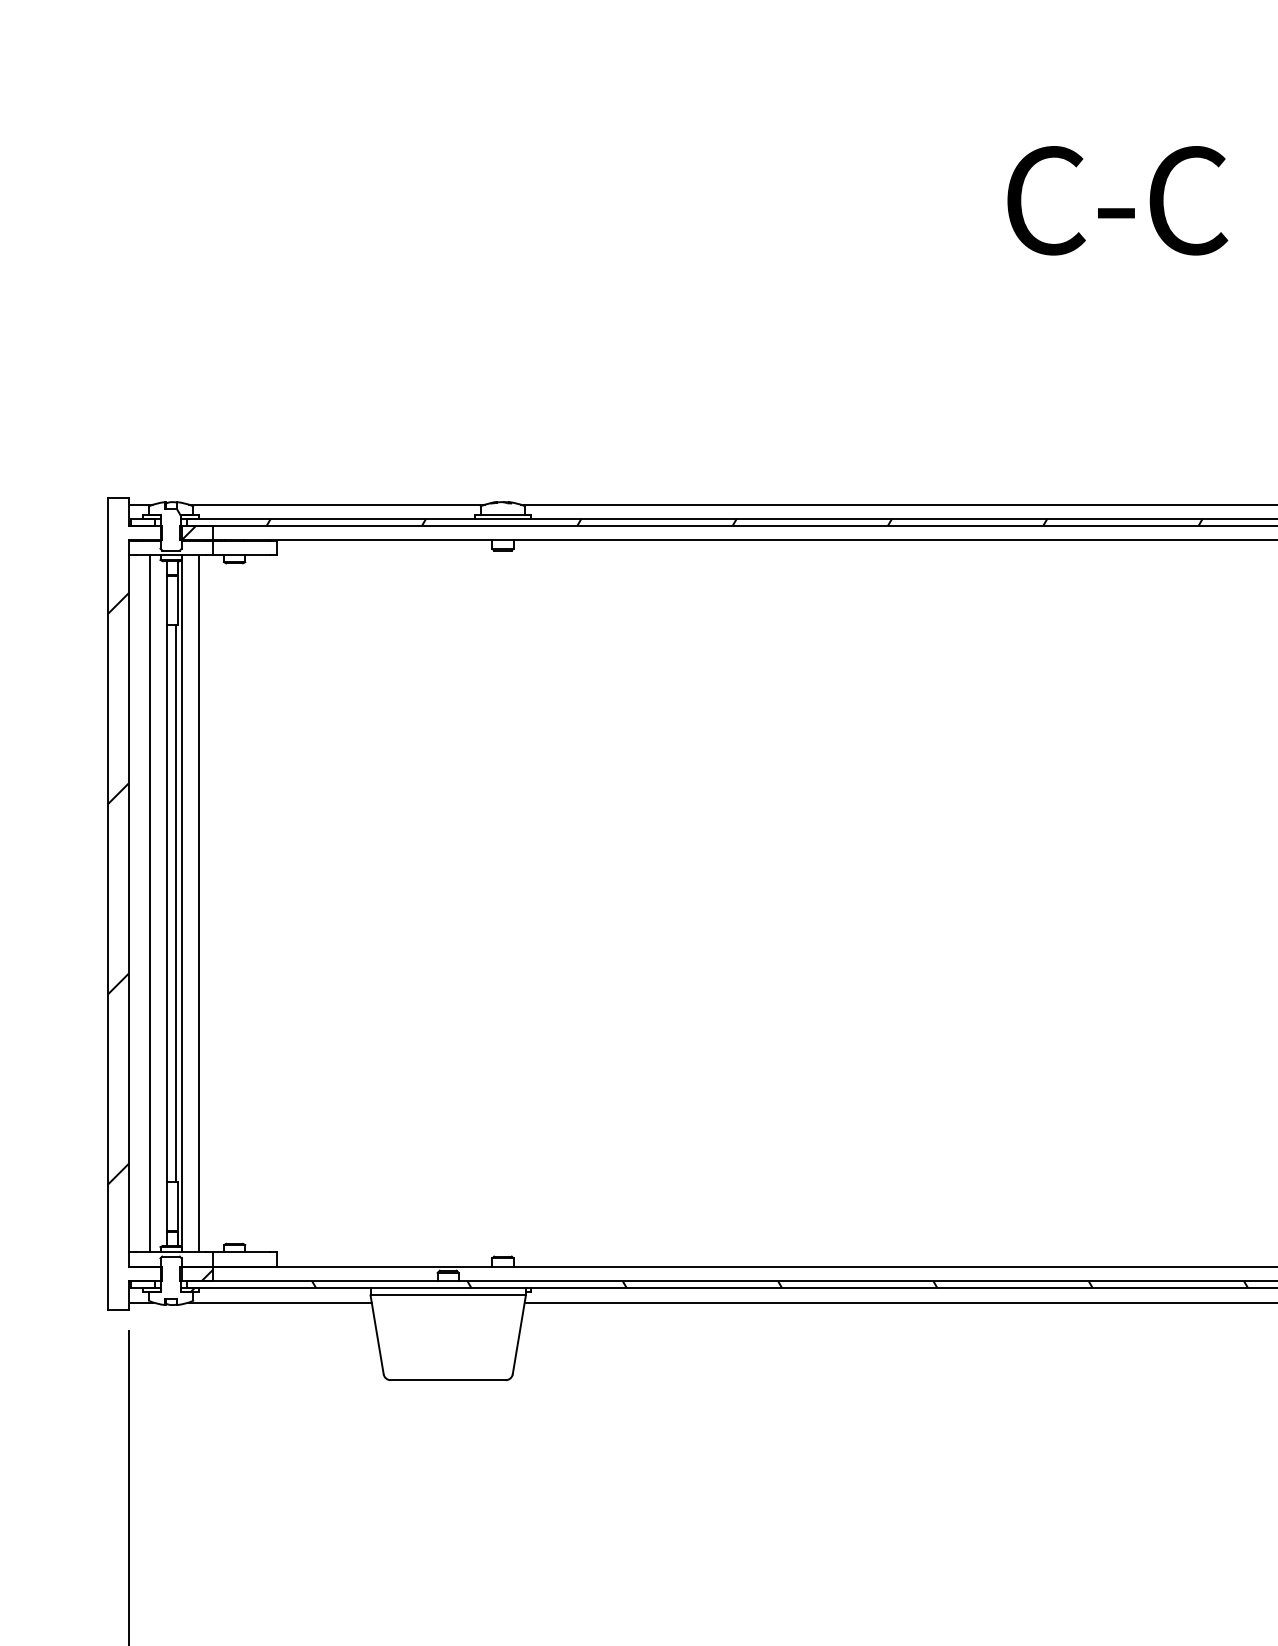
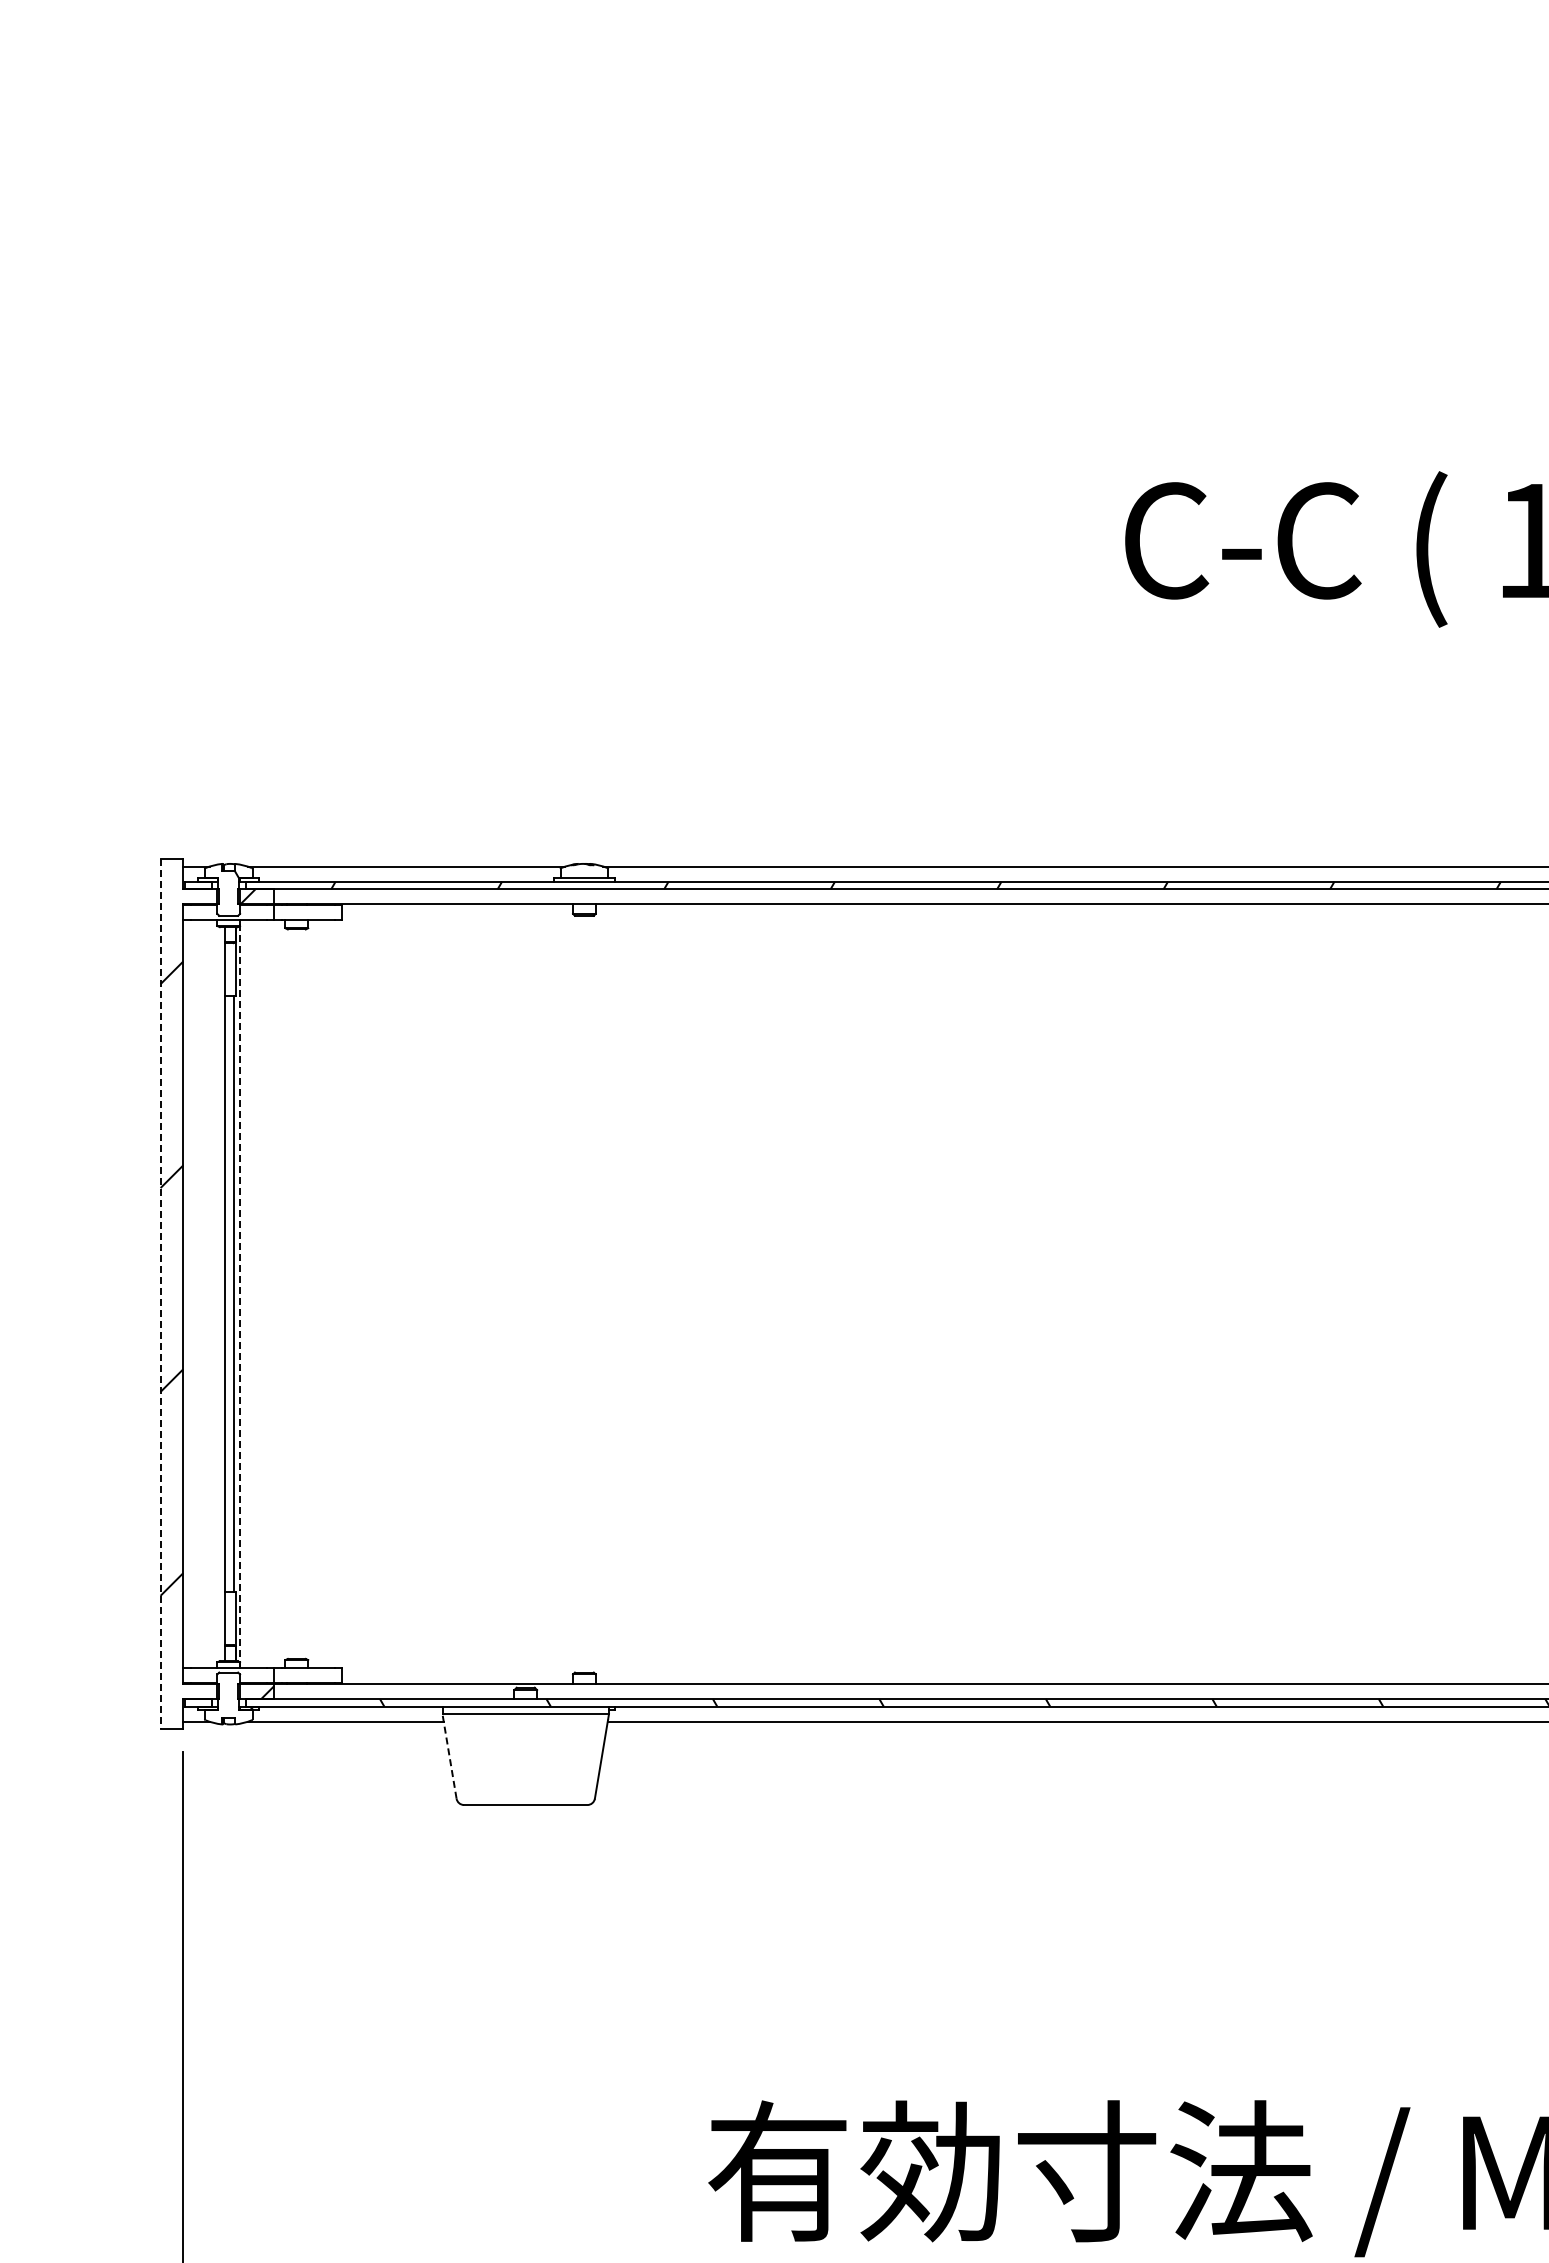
line: (107, 903) -> (160, 1294), solid -> dashed
line: (150, 903) -> (206, 1294), removed
line: (182, 903) -> (240, 1294), solid -> dashed
line: (198, 903) -> (258, 1294), removed
line: (377, 1334) -> (449, 1756), solid -> dashed

